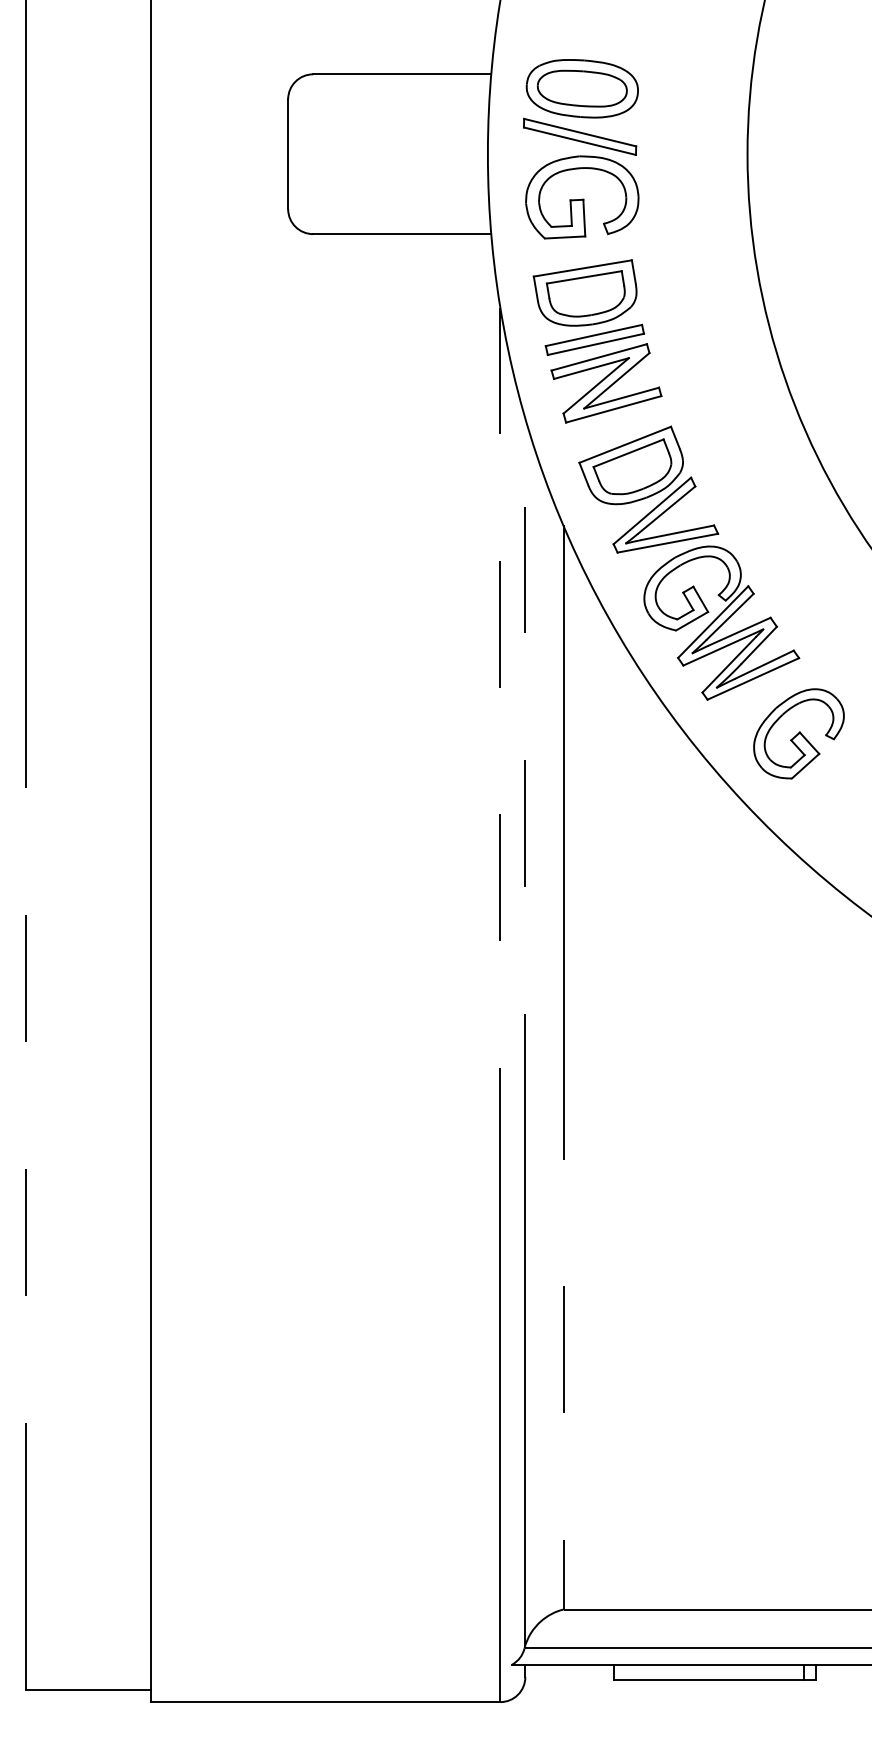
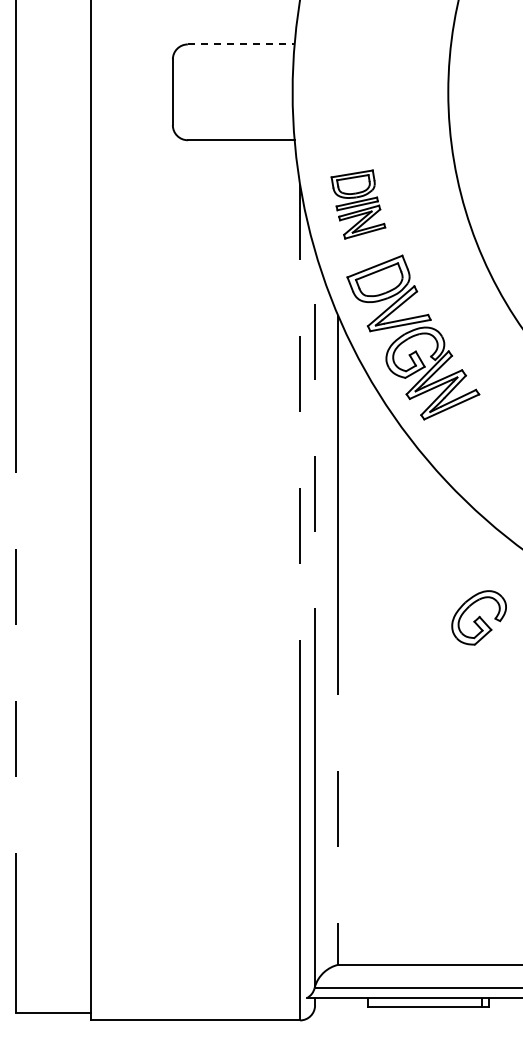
line: (402, 74) -> (241, 44), solid -> dashed
part: (581, 147) -> (348, 88), removed
part: (597, 341) -> (358, 204), size x0.7
part: (797, 733) -> (478, 617), moved

